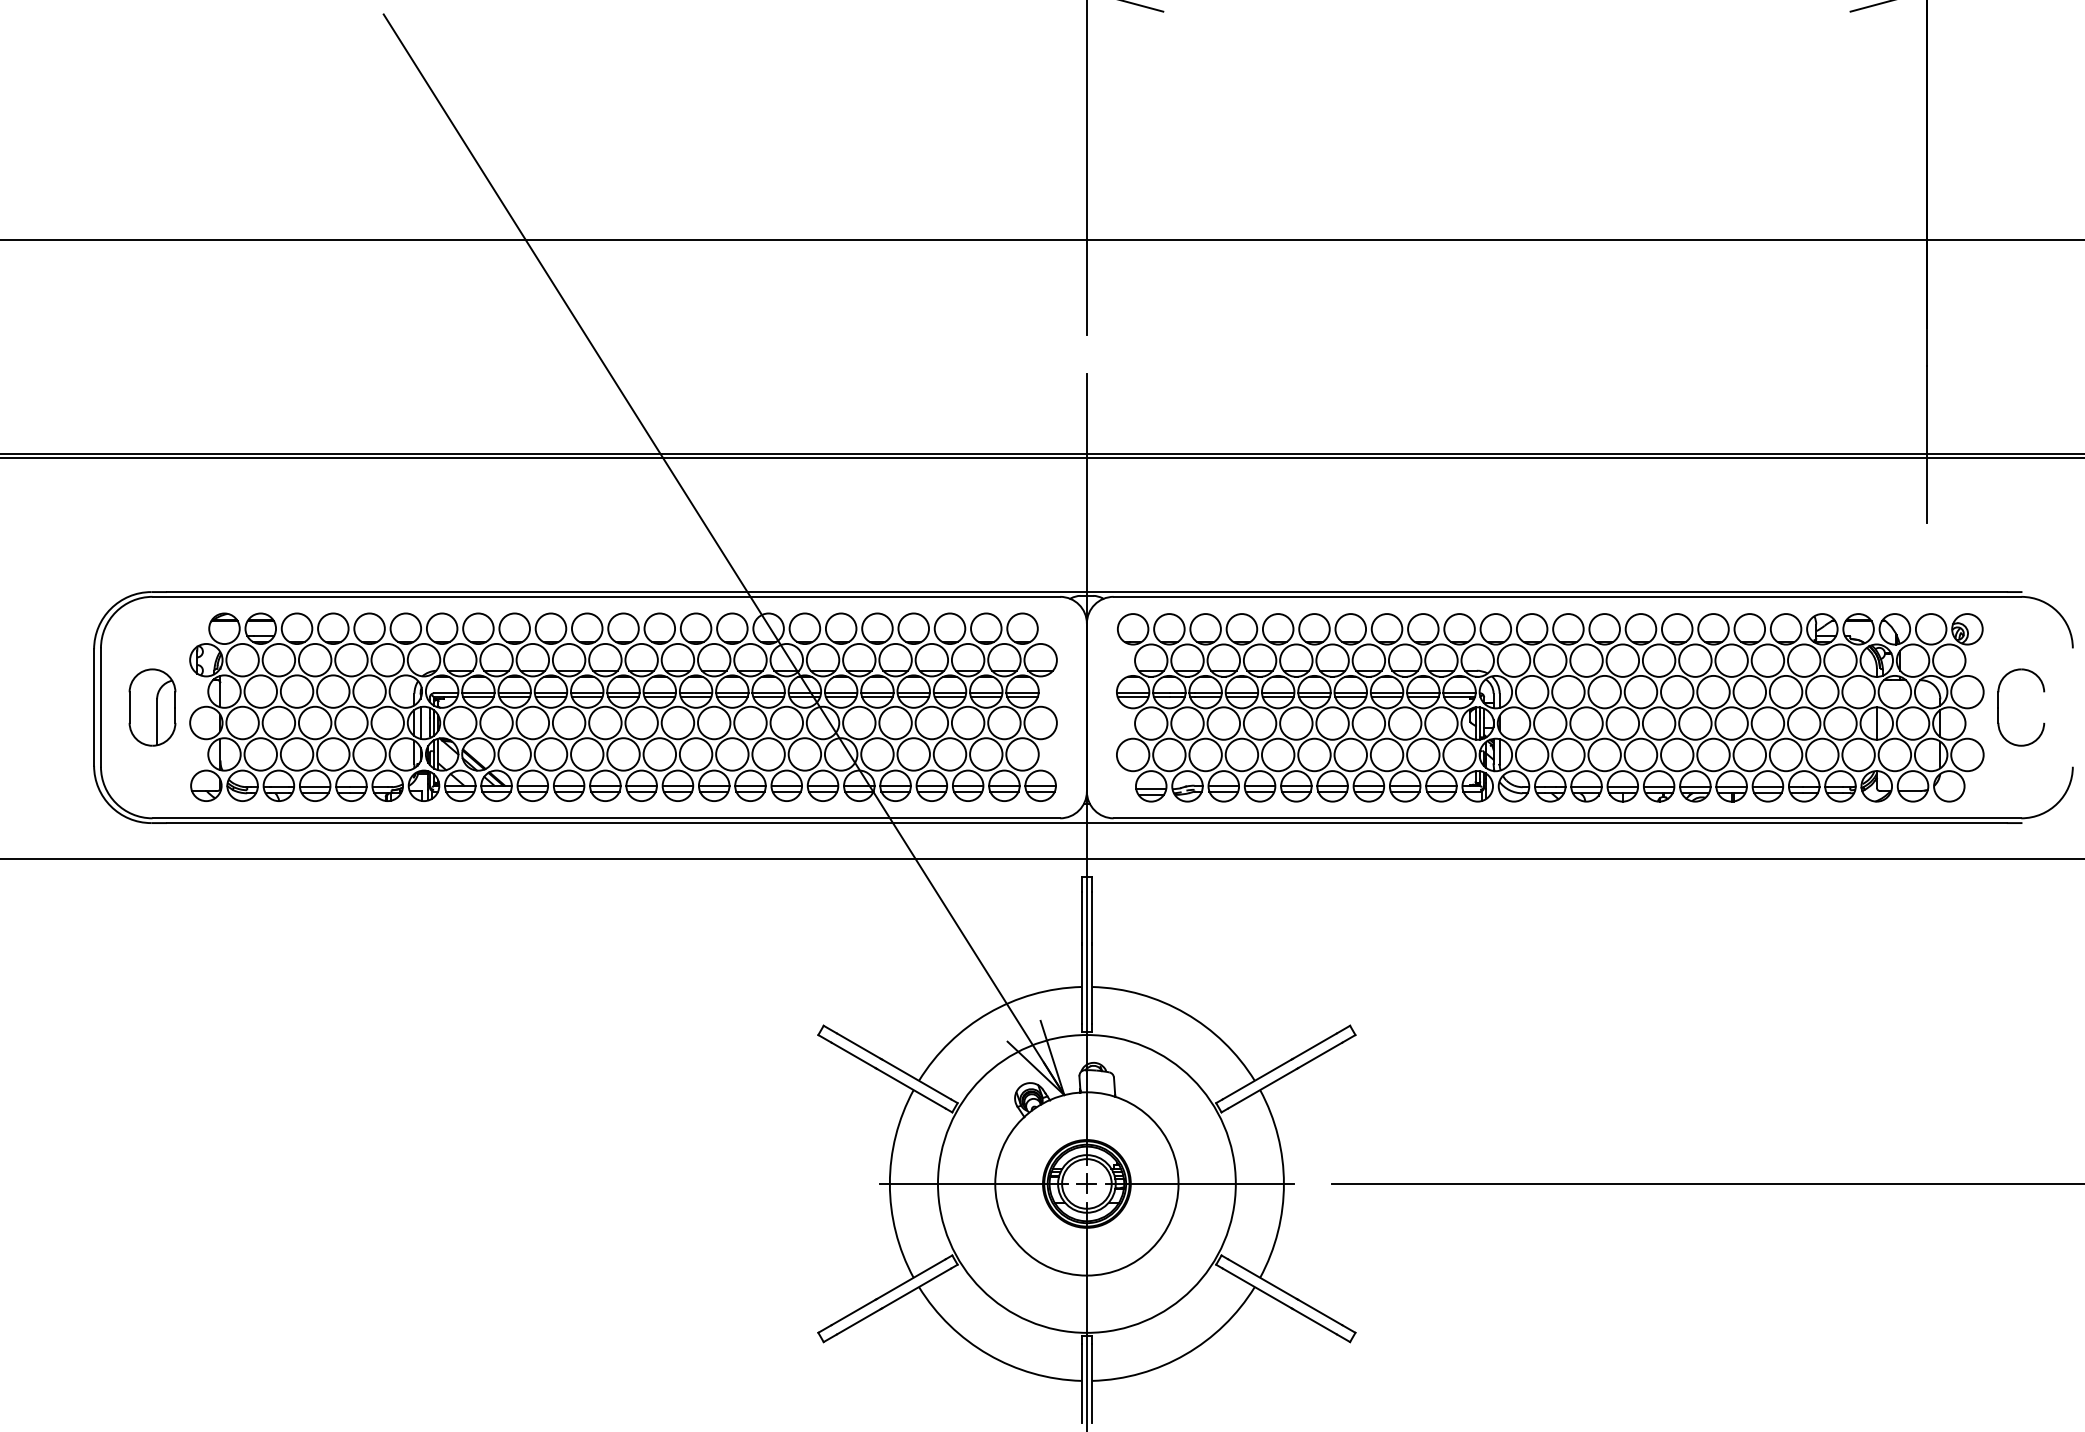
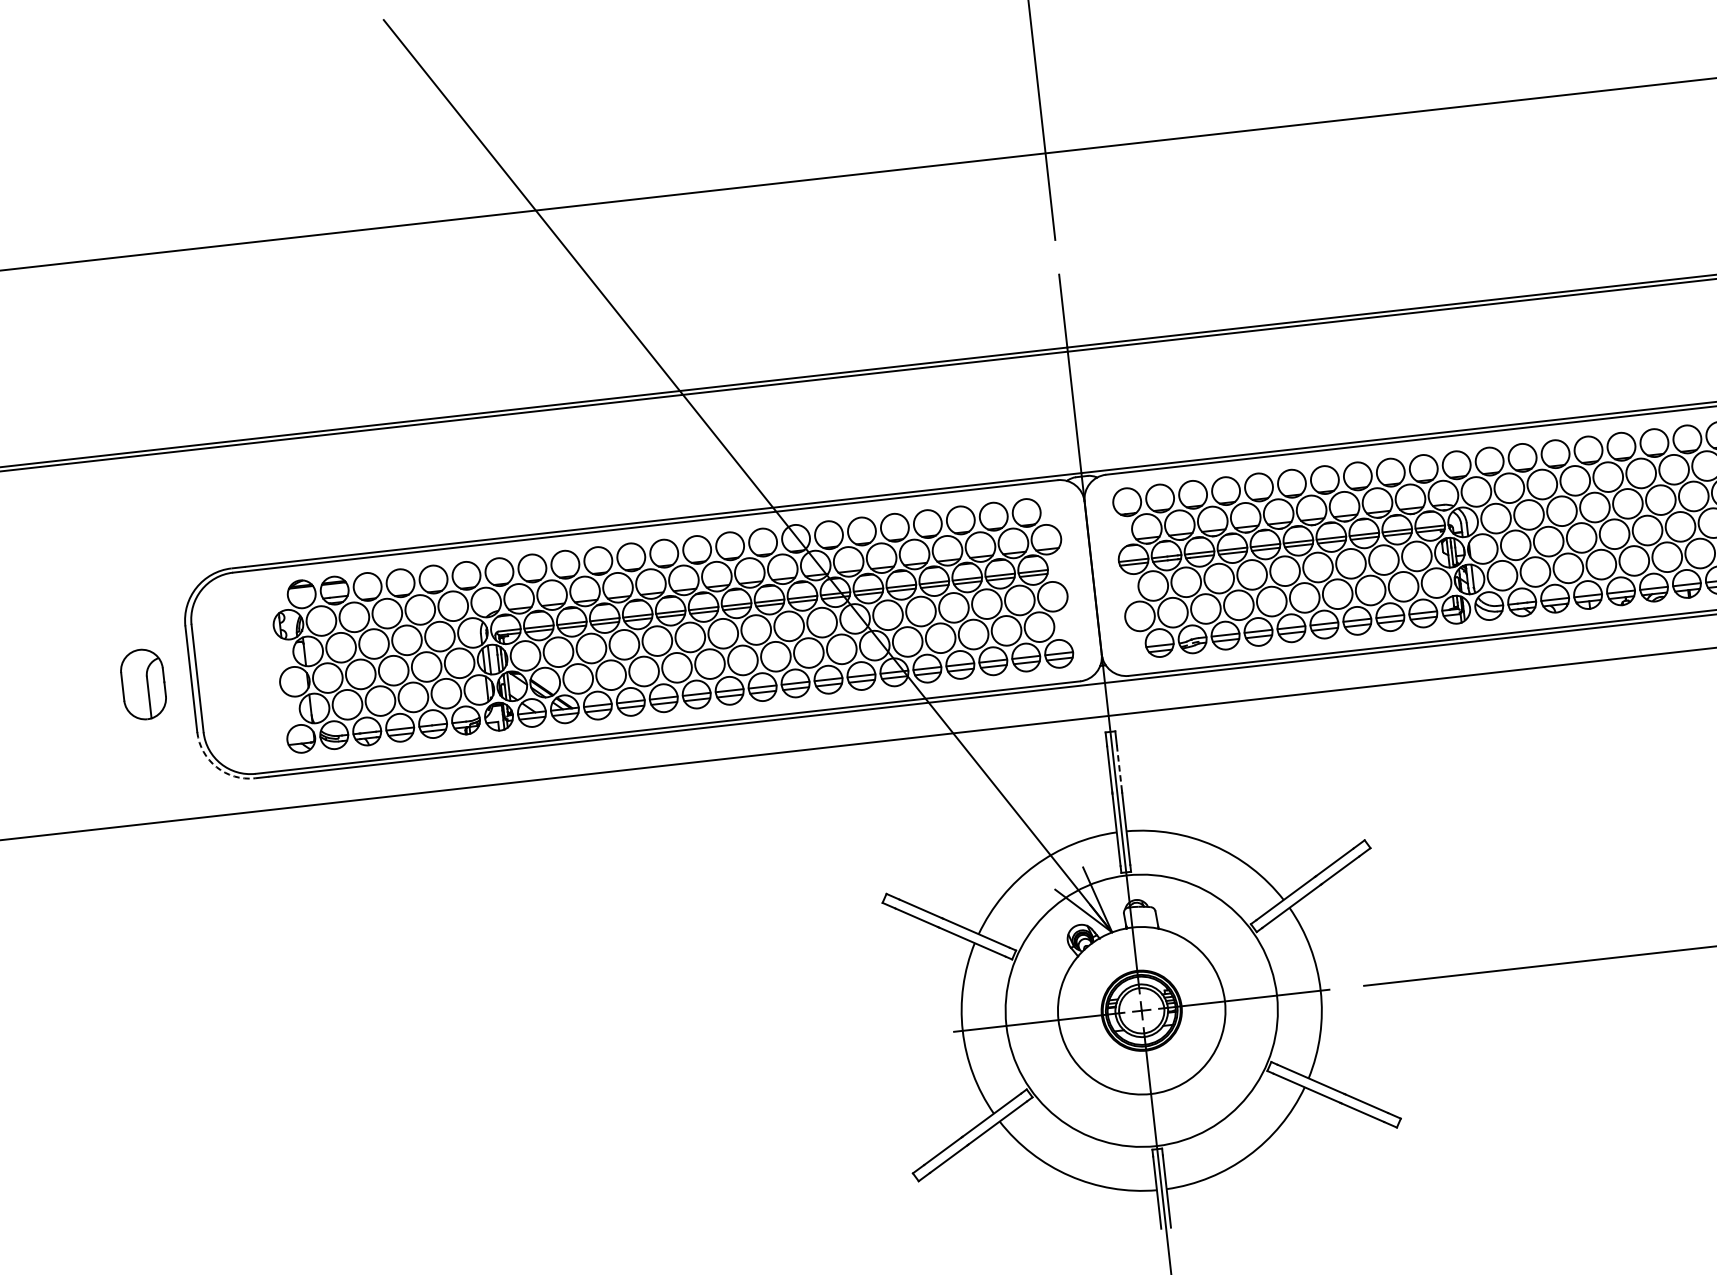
part: (152, 707) -> (143, 684), moved
arc: (110, 806) -> (216, 767), solid -> dashed
line: (1092, 918) -> (1119, 769), solid -> dashed

